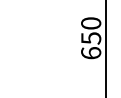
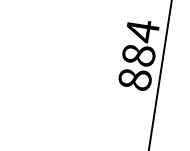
text: (91, 37) -> (139, 54), 650 -> 884

